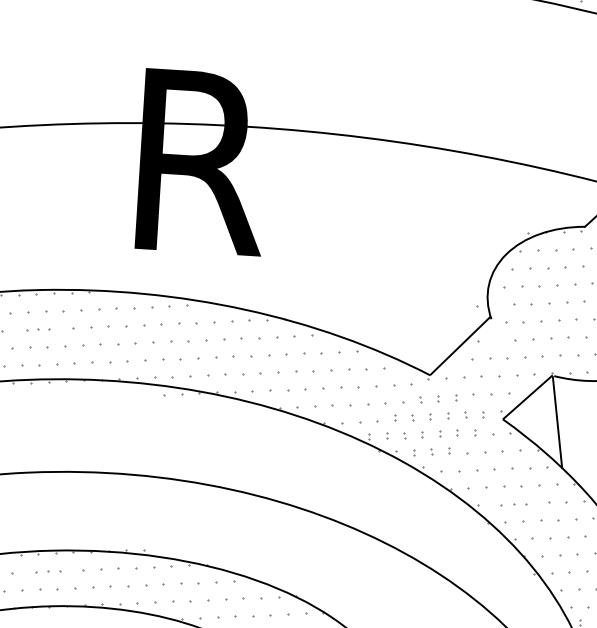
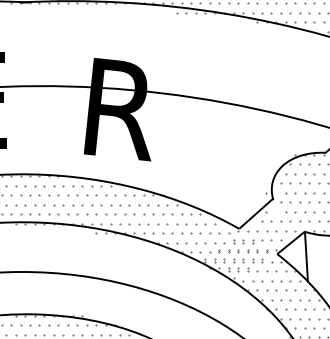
part: (38, 329) -> (30, 195), size x1.67
part: (514, 505) -> (281, 300), size x1.43
part: (48, 571) -> (30, 325), size x1.43

